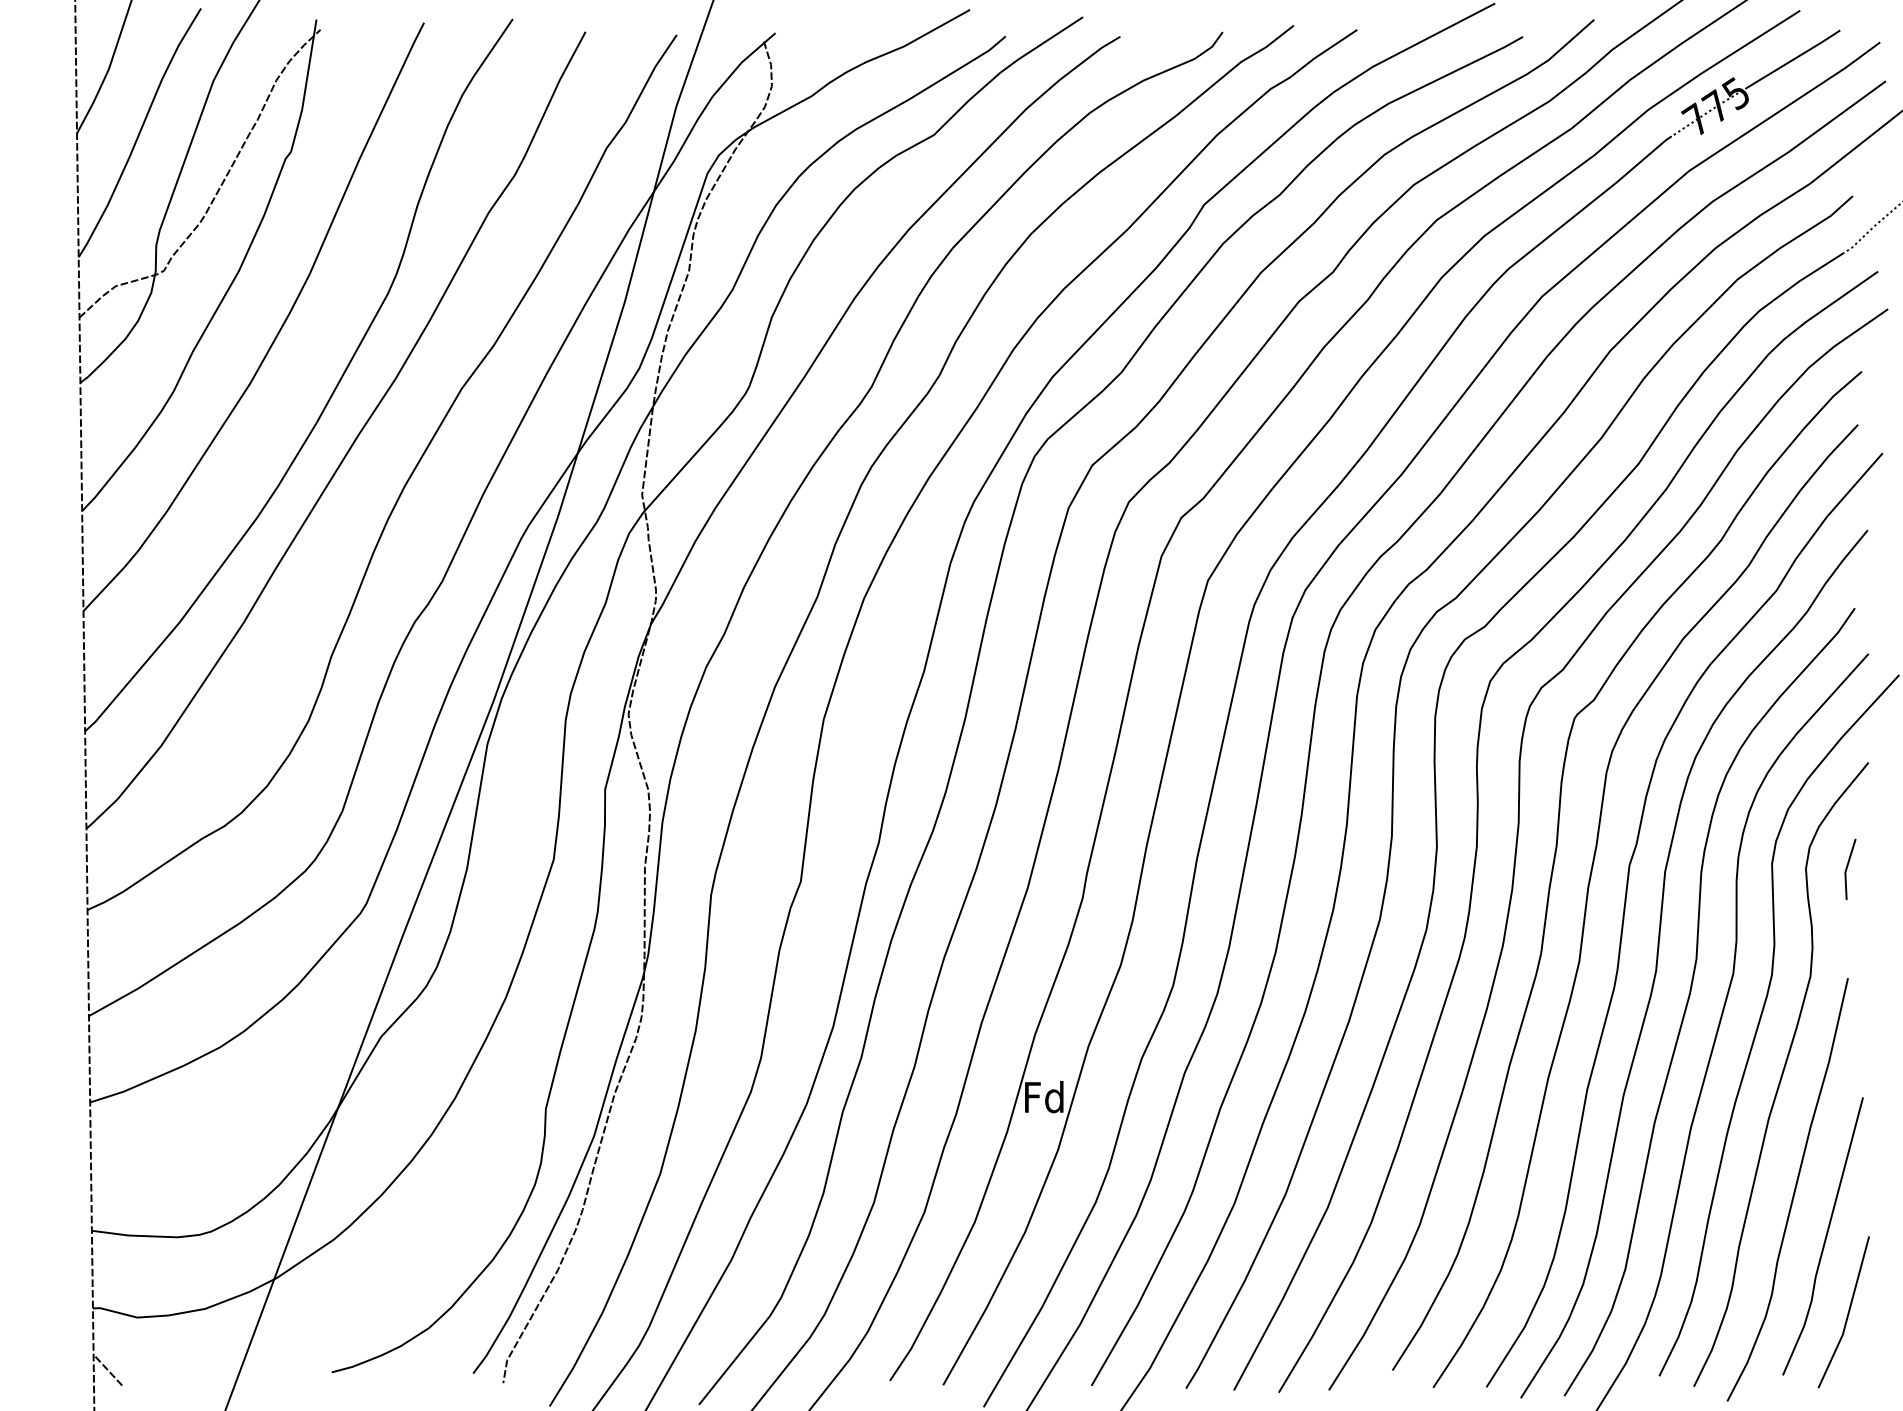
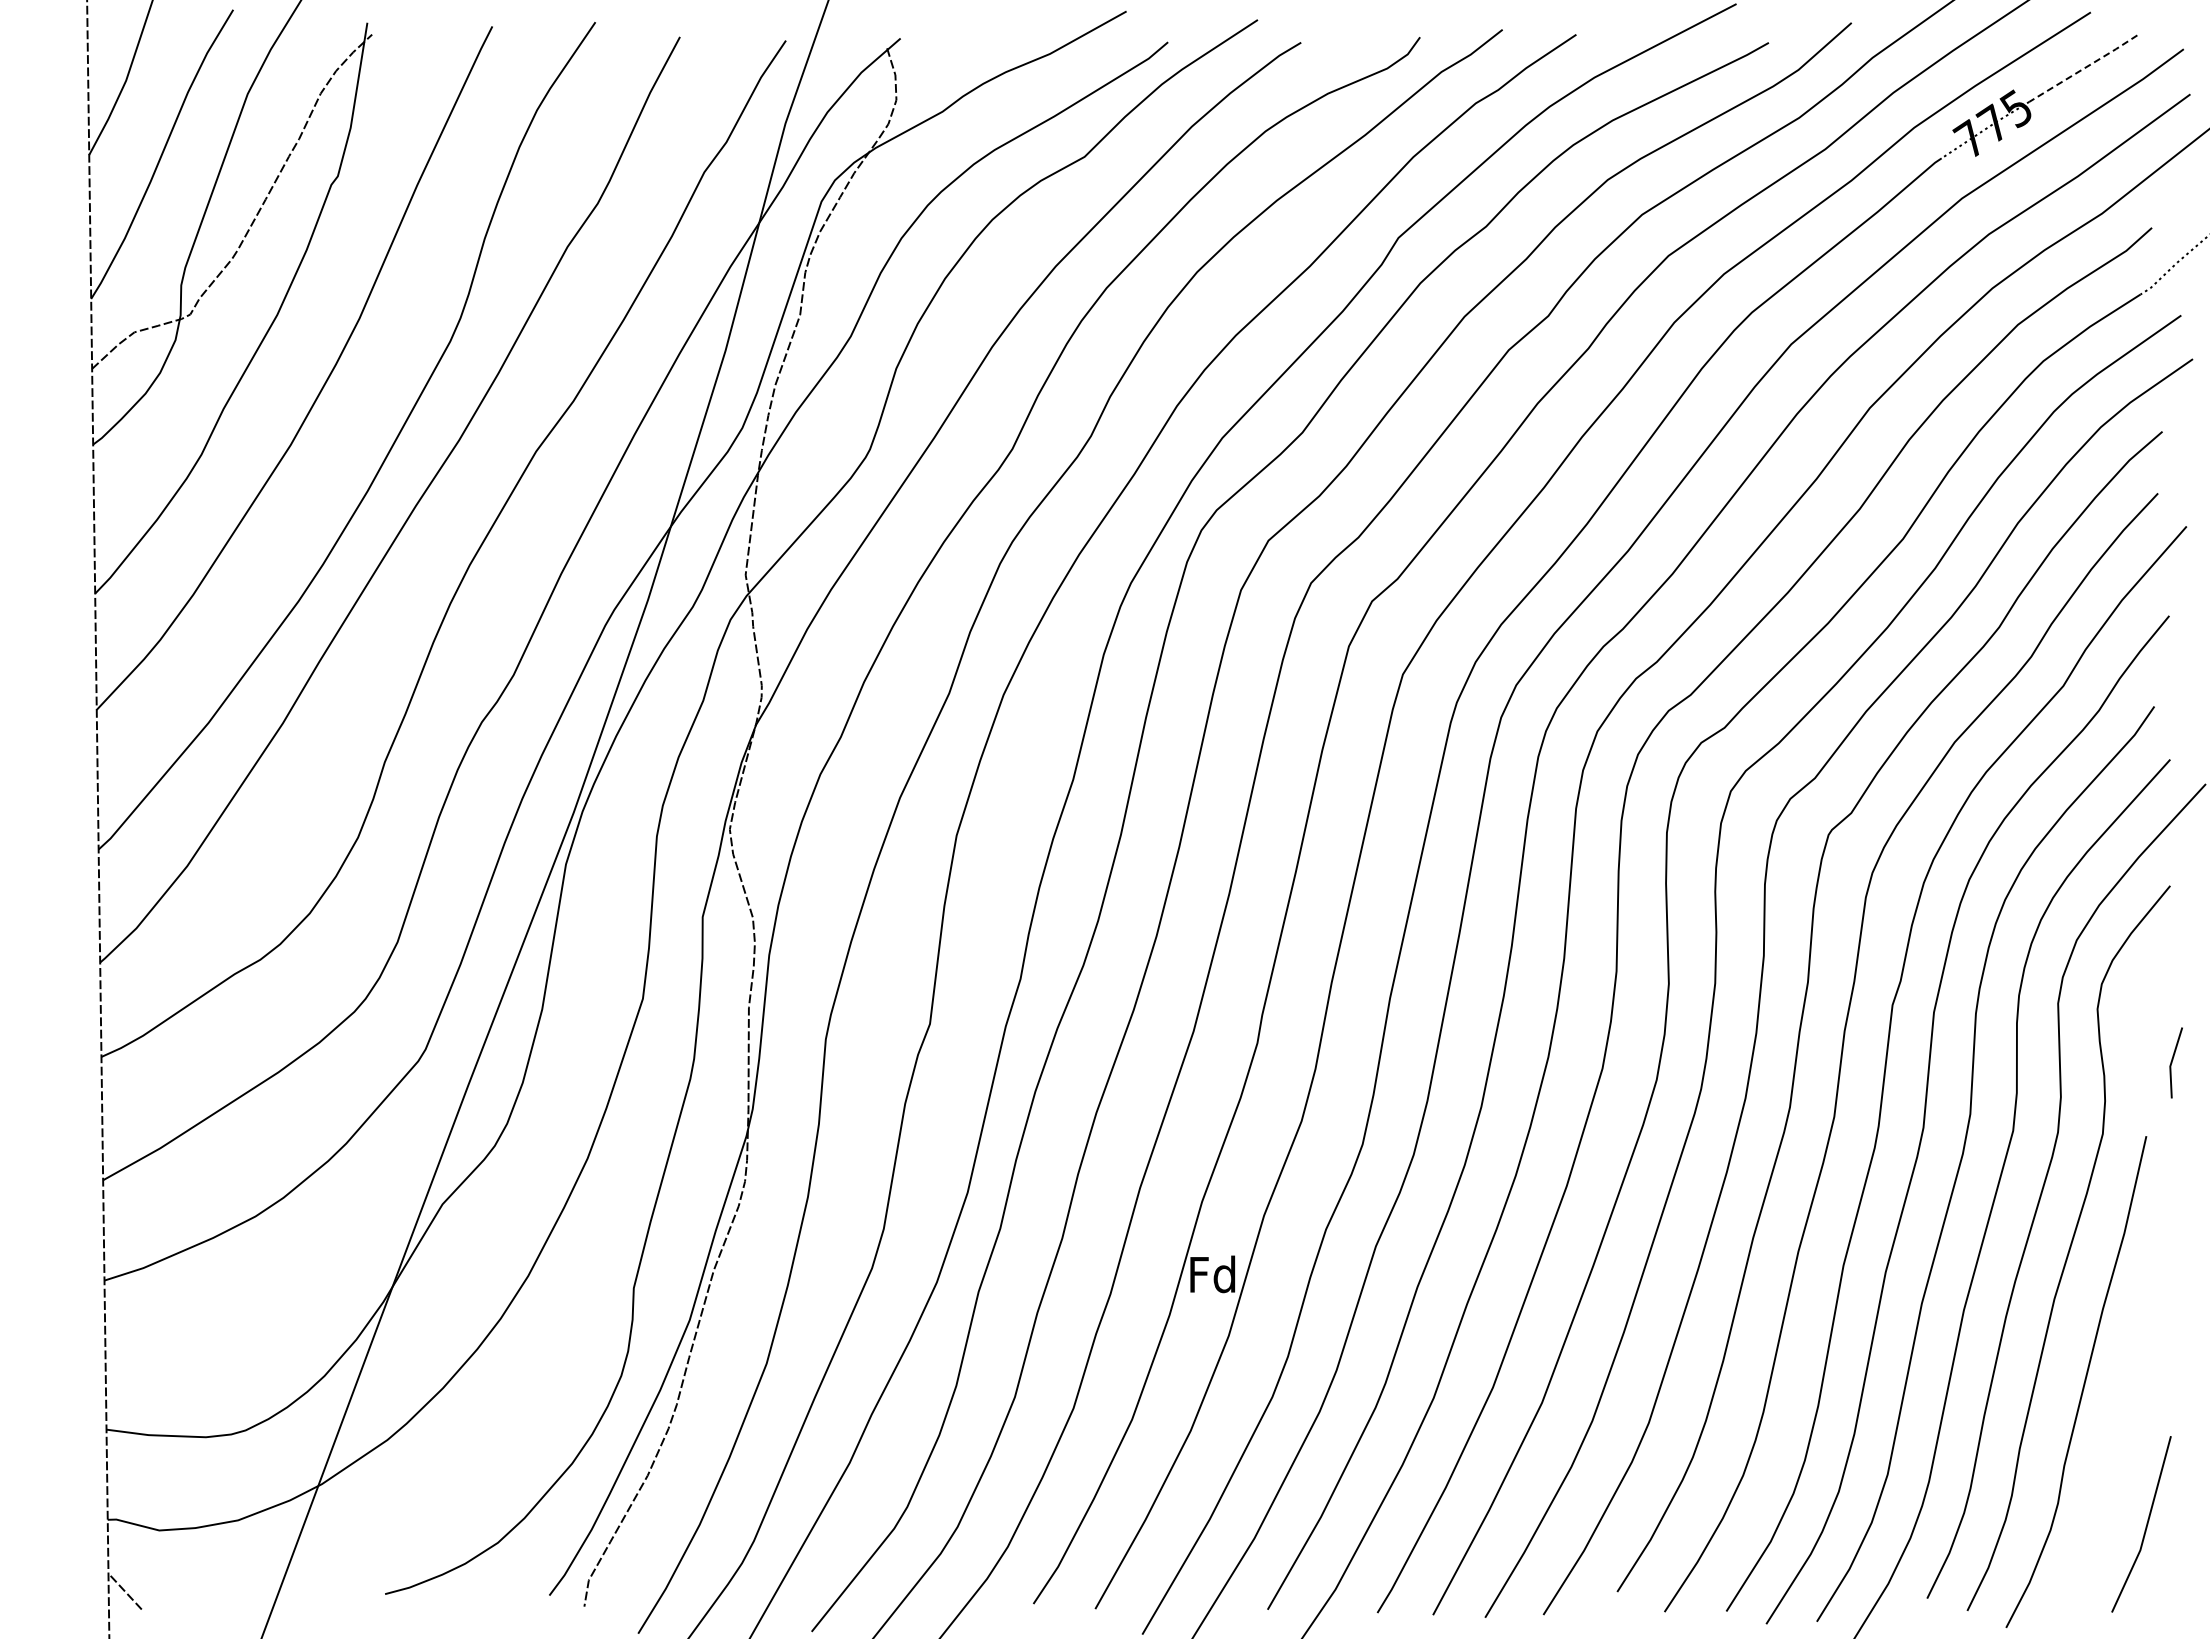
line: (1793, 58) -> (2083, 68), solid -> dashed
line: (1848, 867) -> (2173, 1060), moved
line: (1825, 1235) -> (2120, 1435), removed

